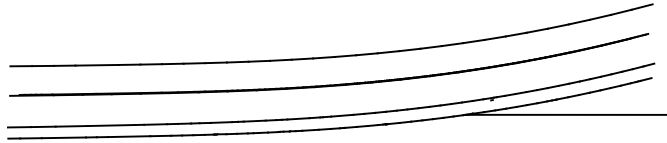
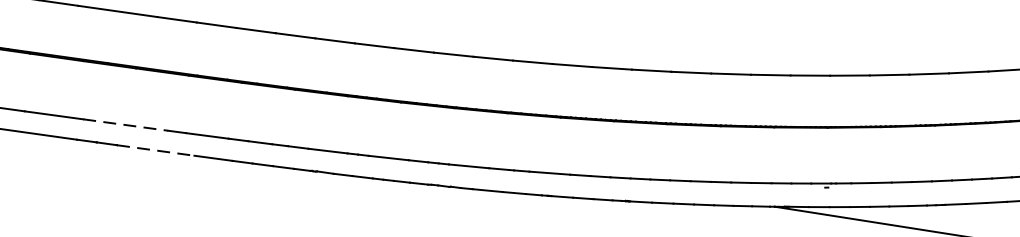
line: (111, 125) -> (126, 125), solid -> dashed
line: (129, 136) -> (156, 150), solid -> dashed

